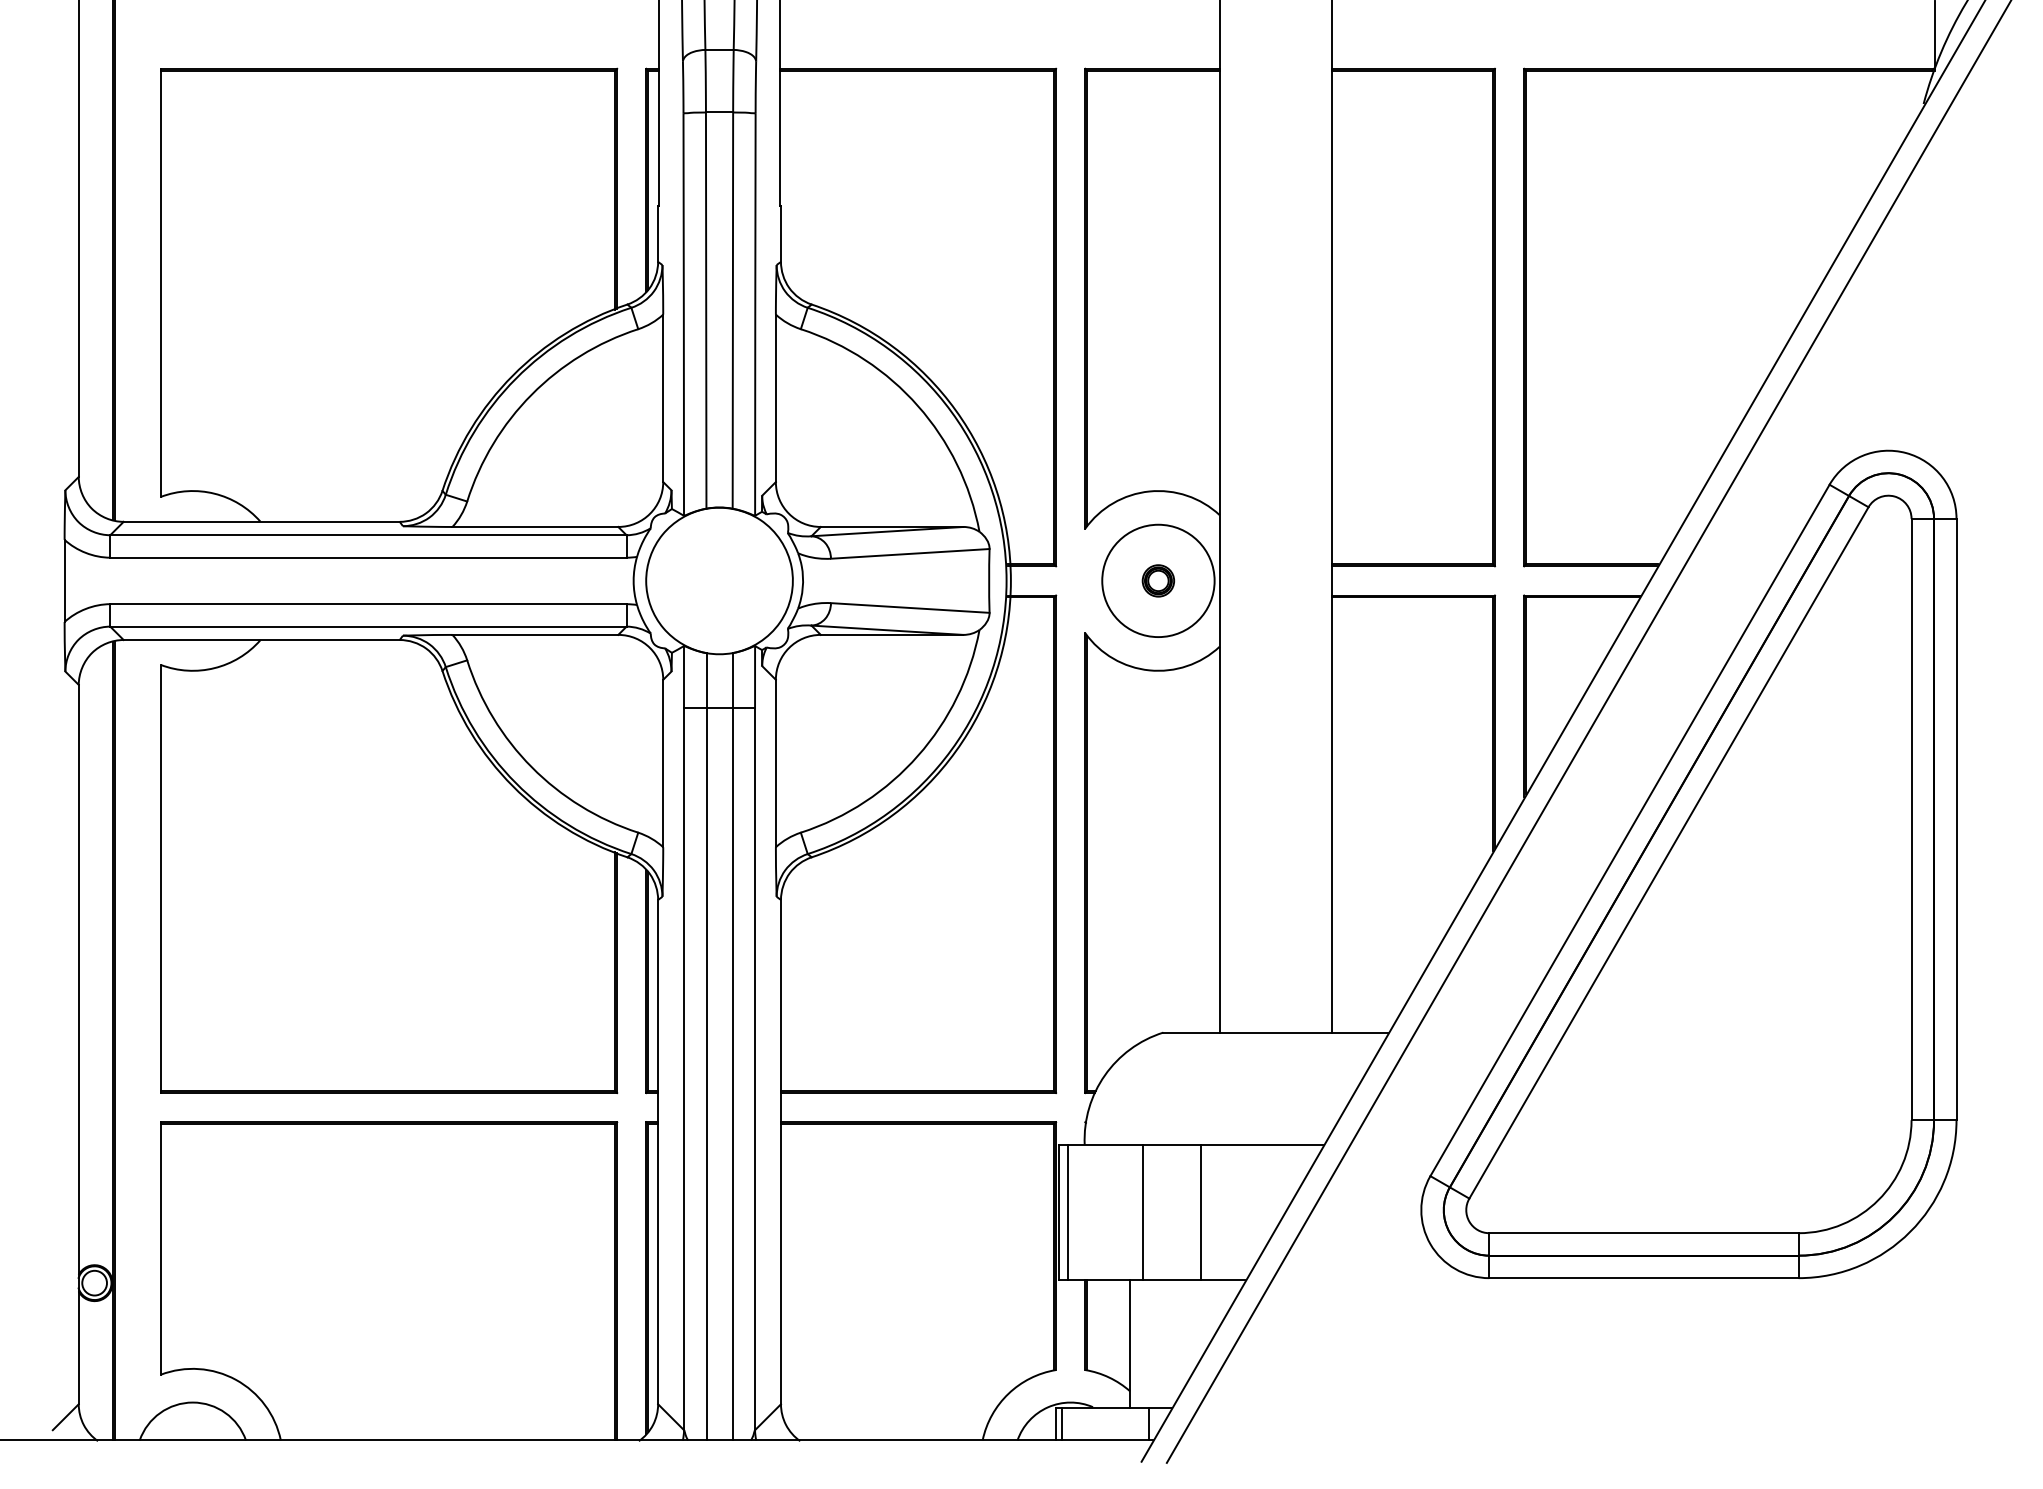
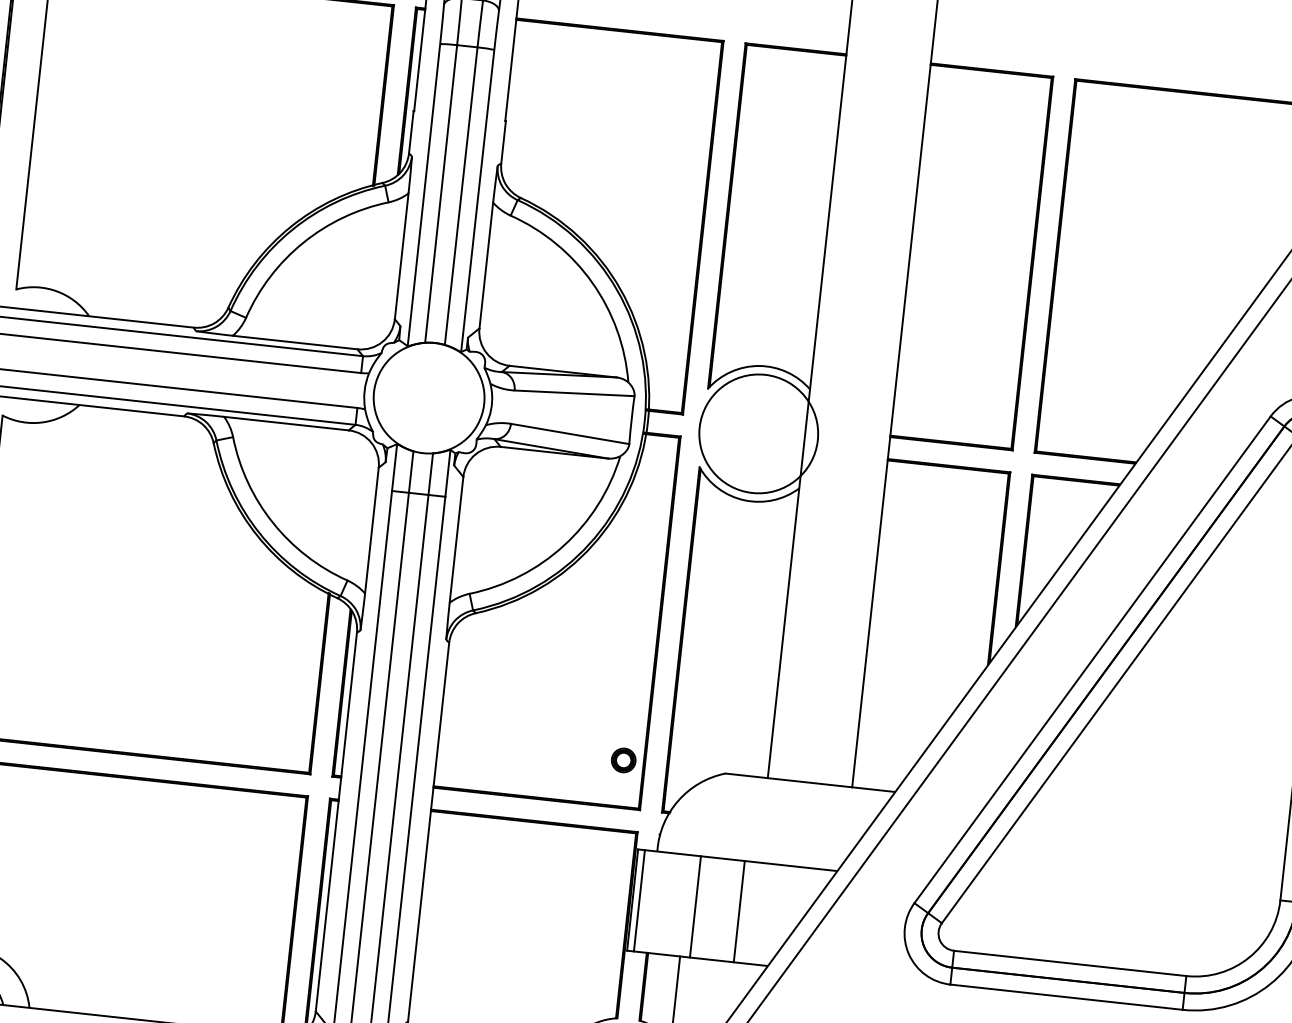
circle: (1158, 580) -> (758, 433), size x1.4
part: (1158, 580) -> (623, 760), moved

